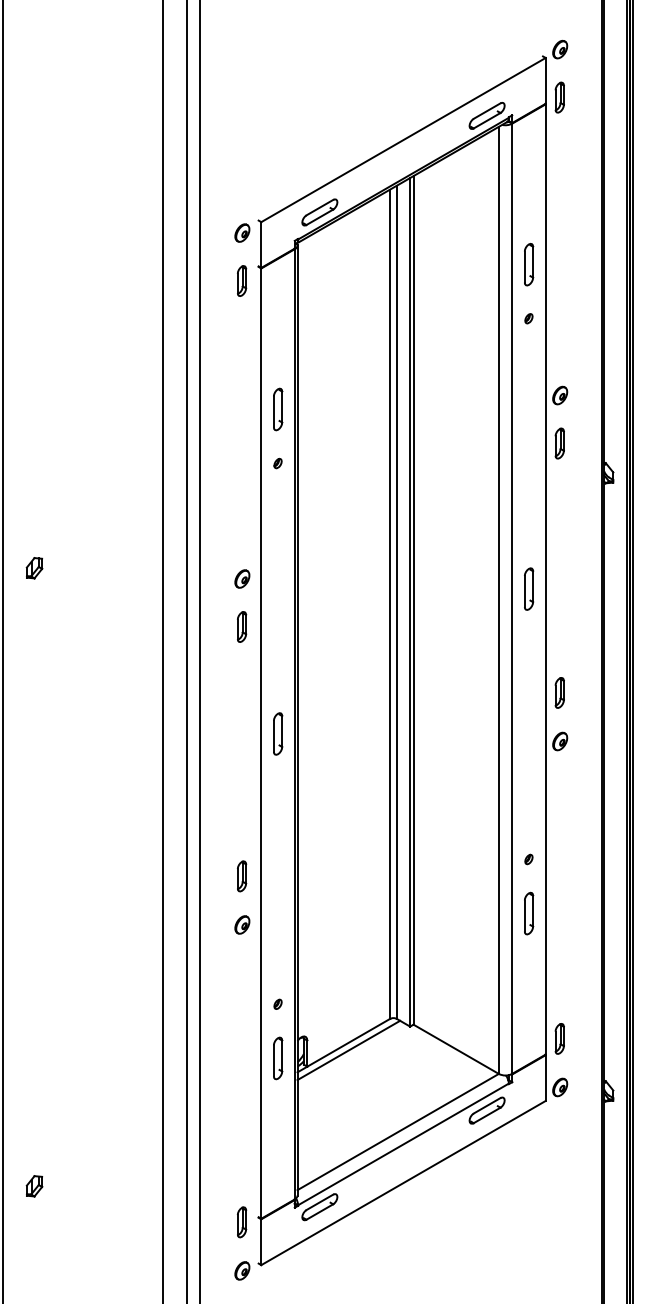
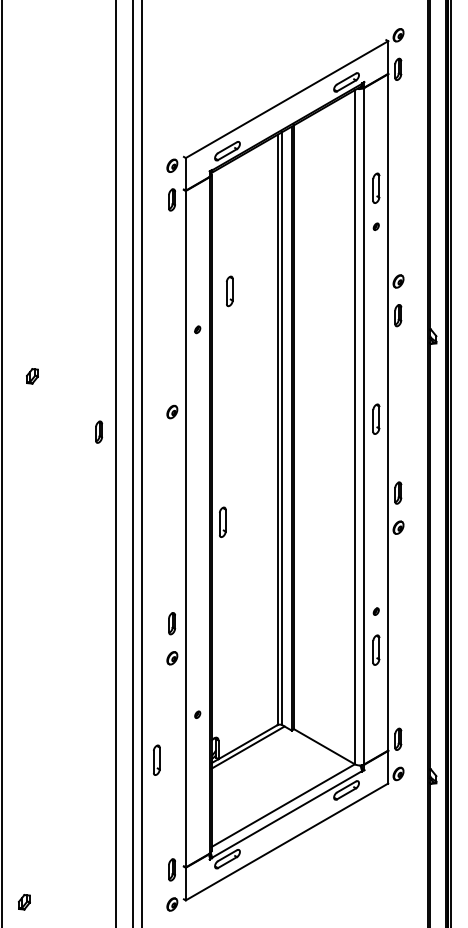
part: (277, 409) -> (229, 291), moved
part: (34, 568) -> (32, 376), moved
part: (241, 626) -> (98, 431), moved
part: (277, 732) -> (222, 521), moved
part: (277, 1057) -> (156, 759), moved
part: (34, 1186) -> (24, 902), moved

